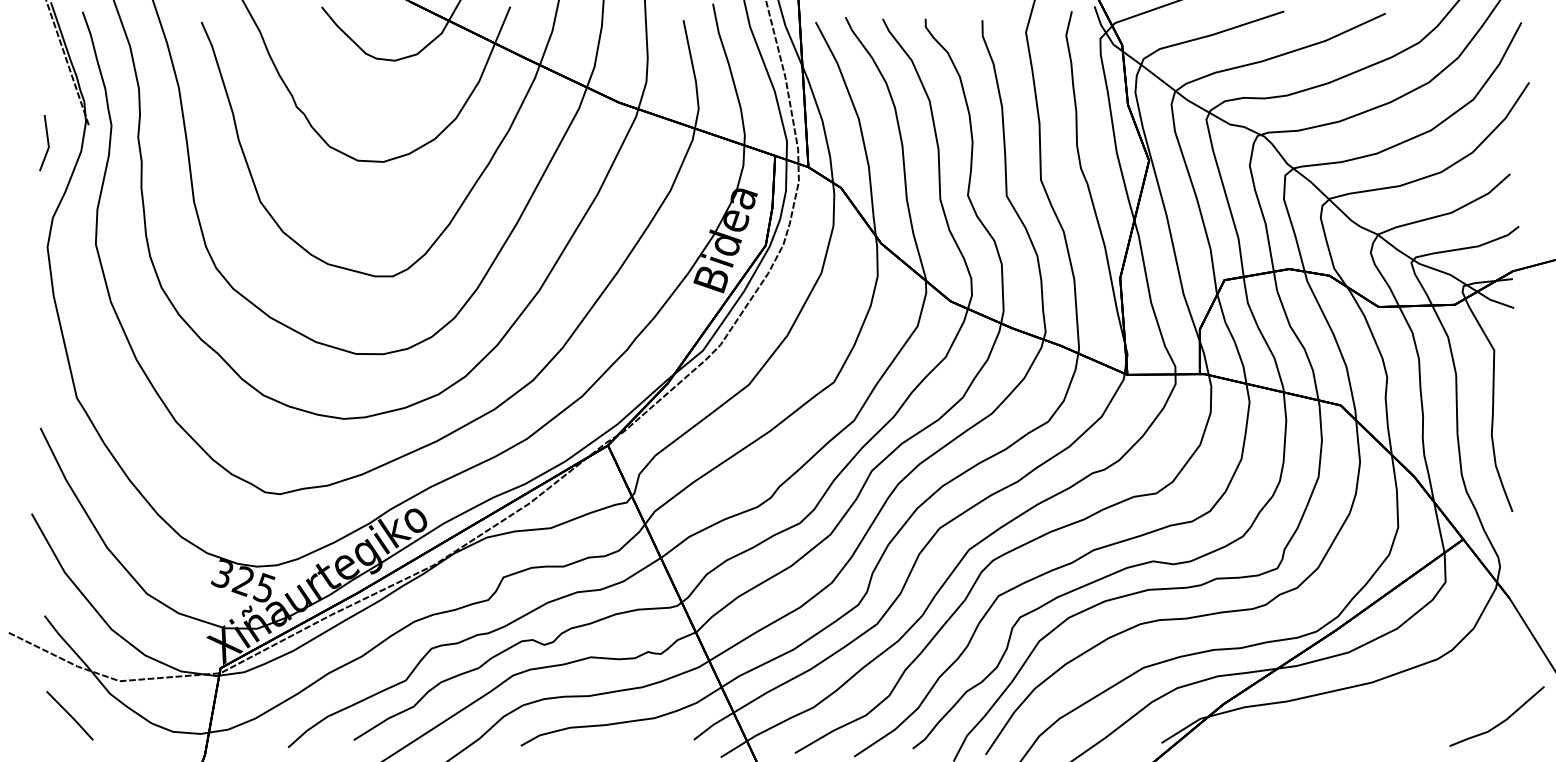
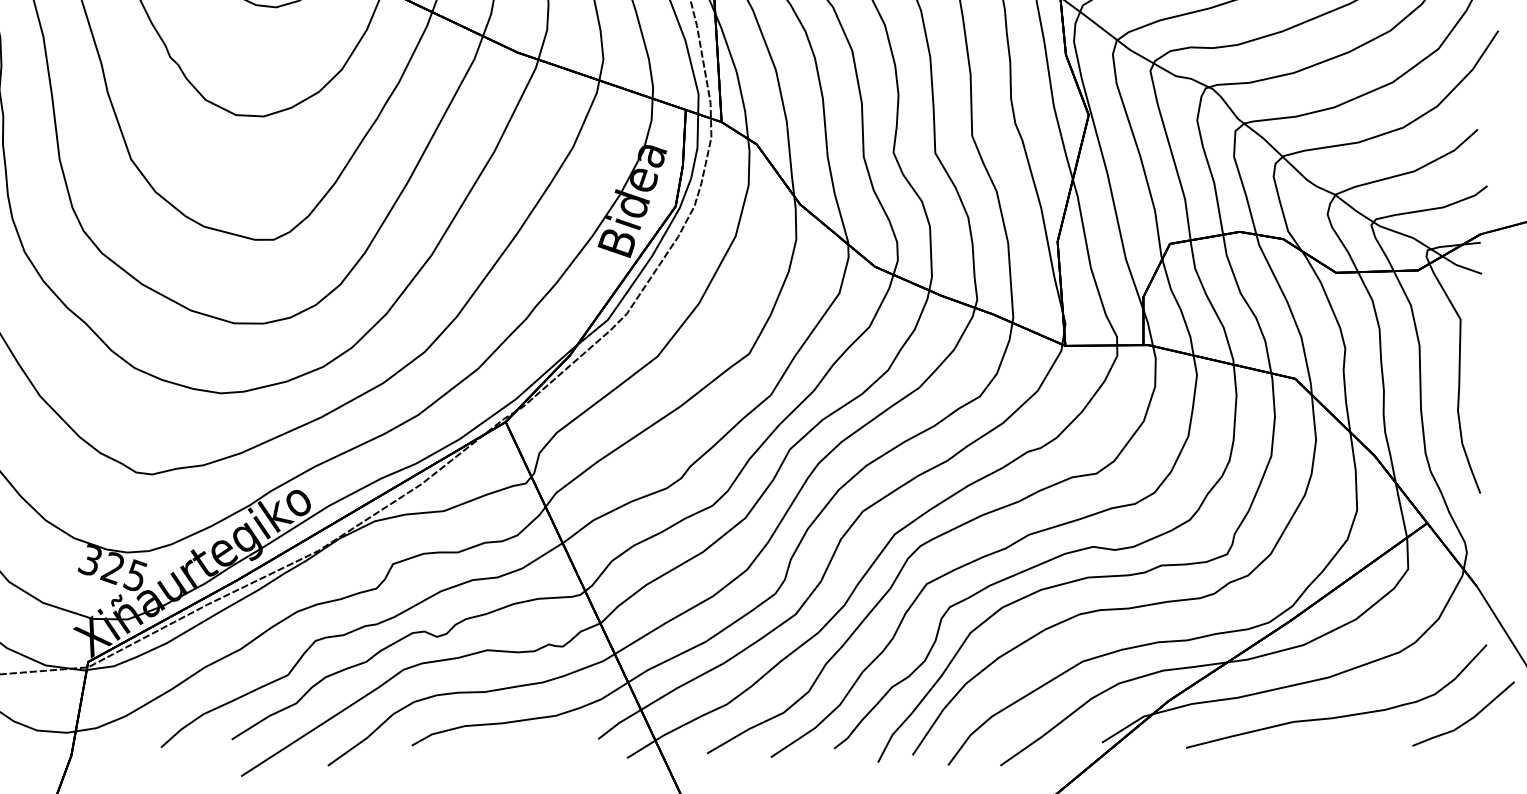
curve: (1379, 718) -> (1336, 716), added

